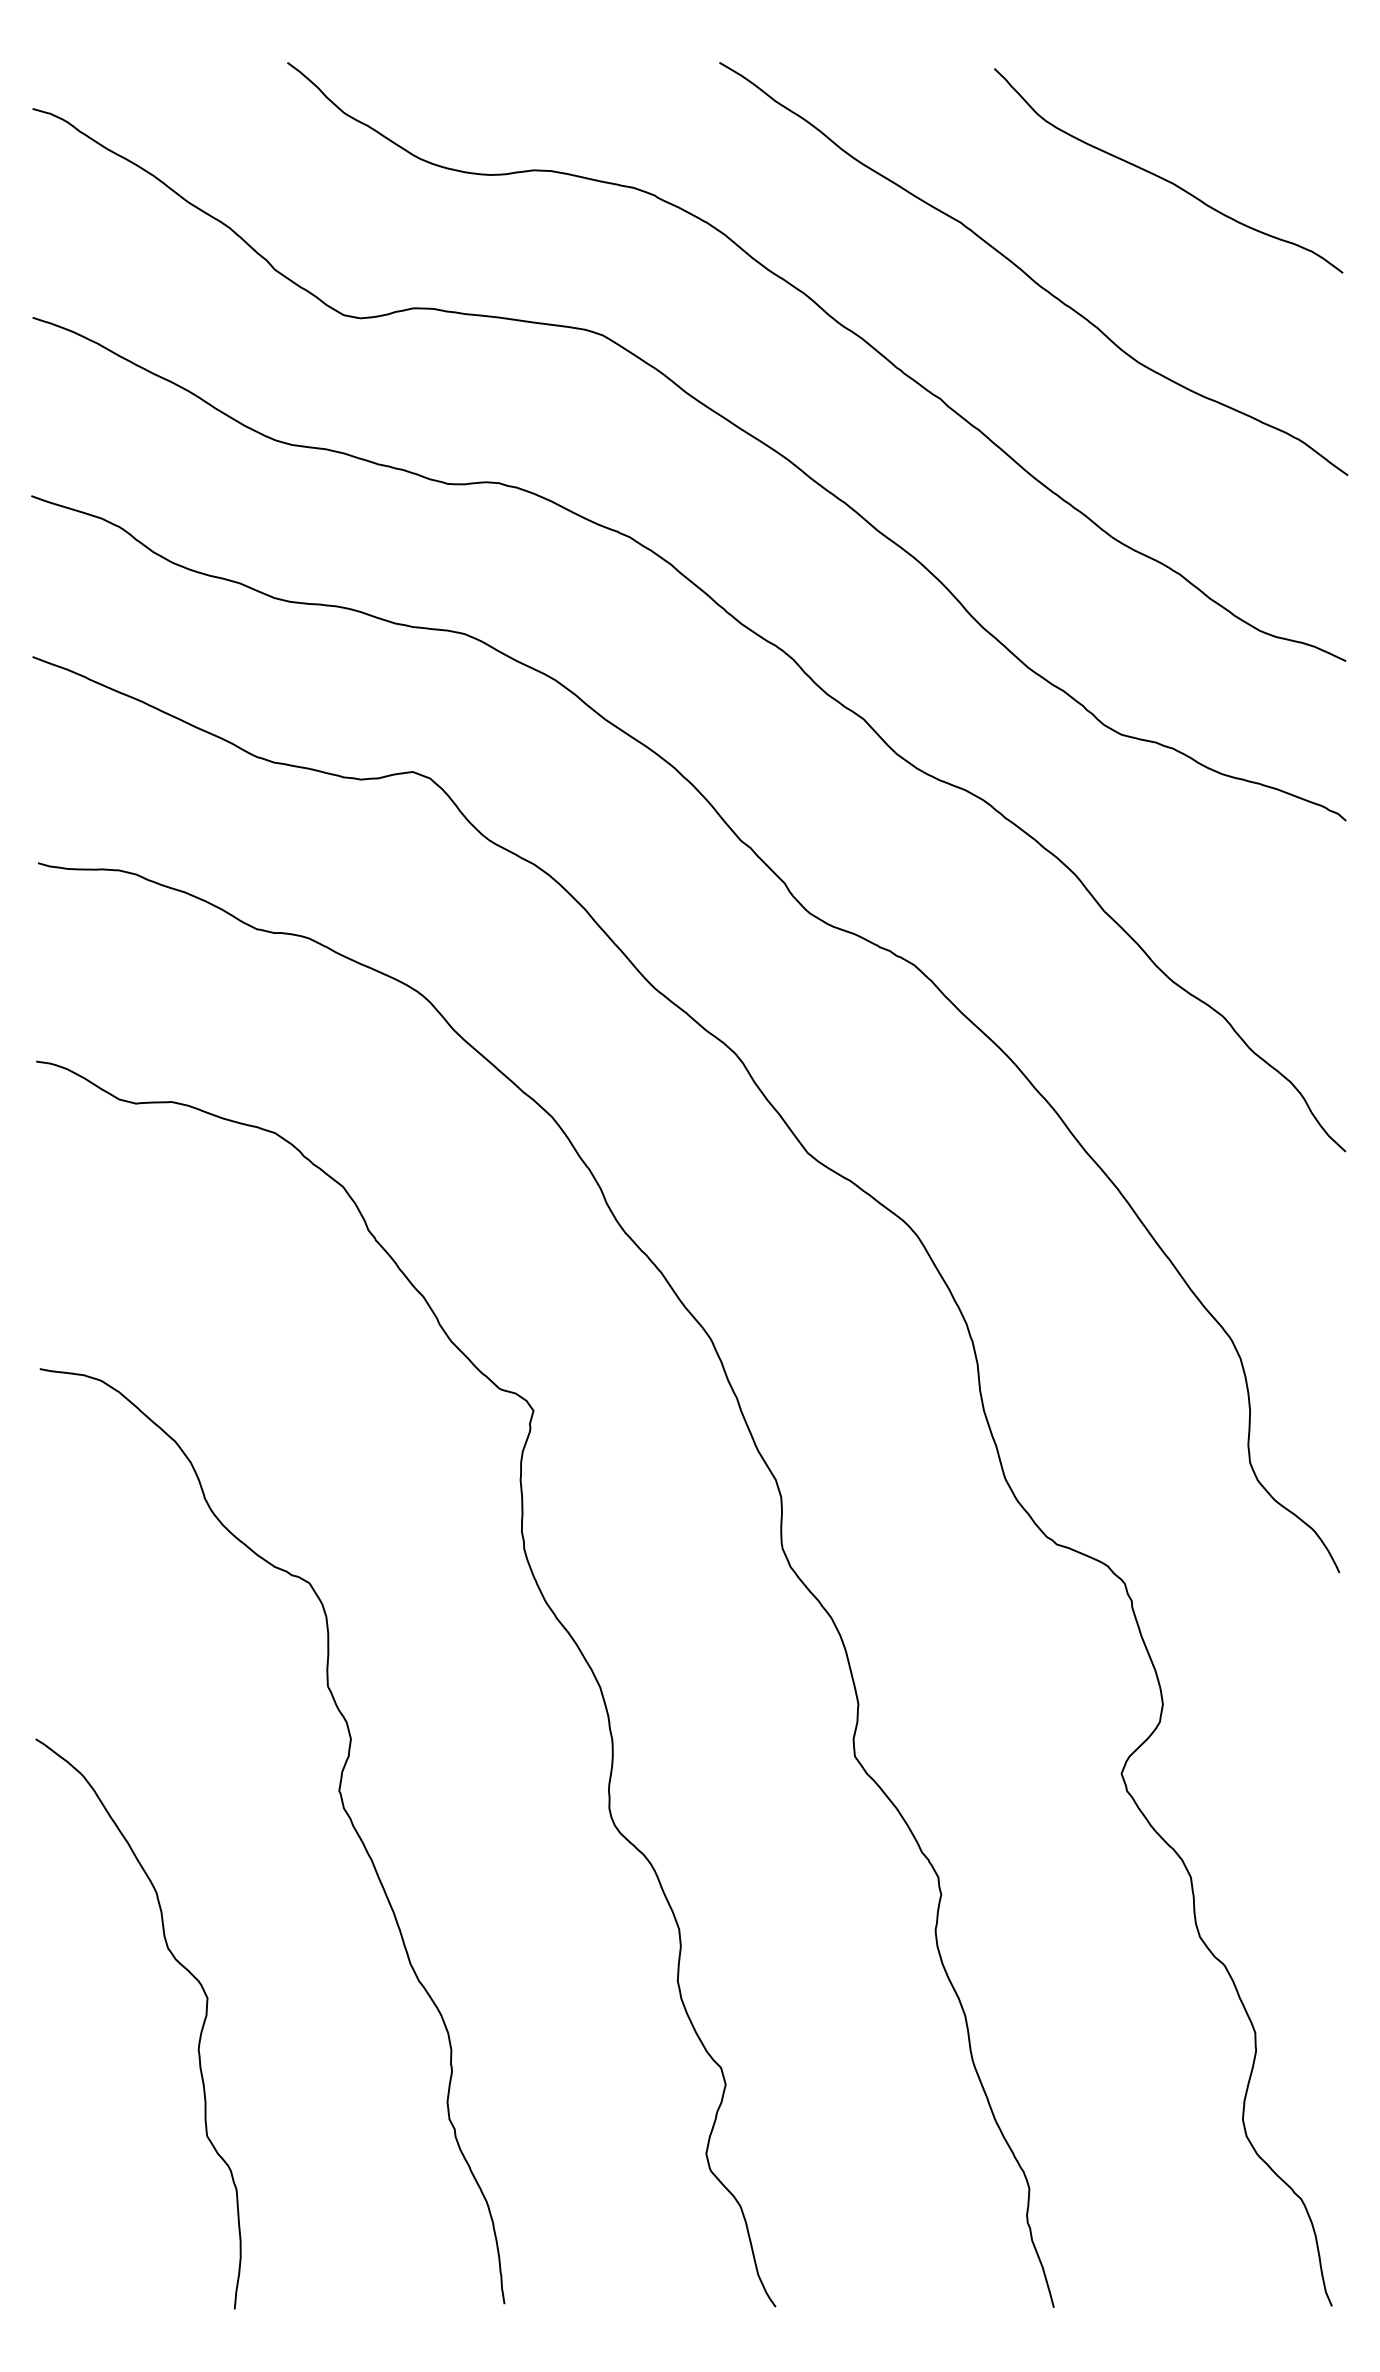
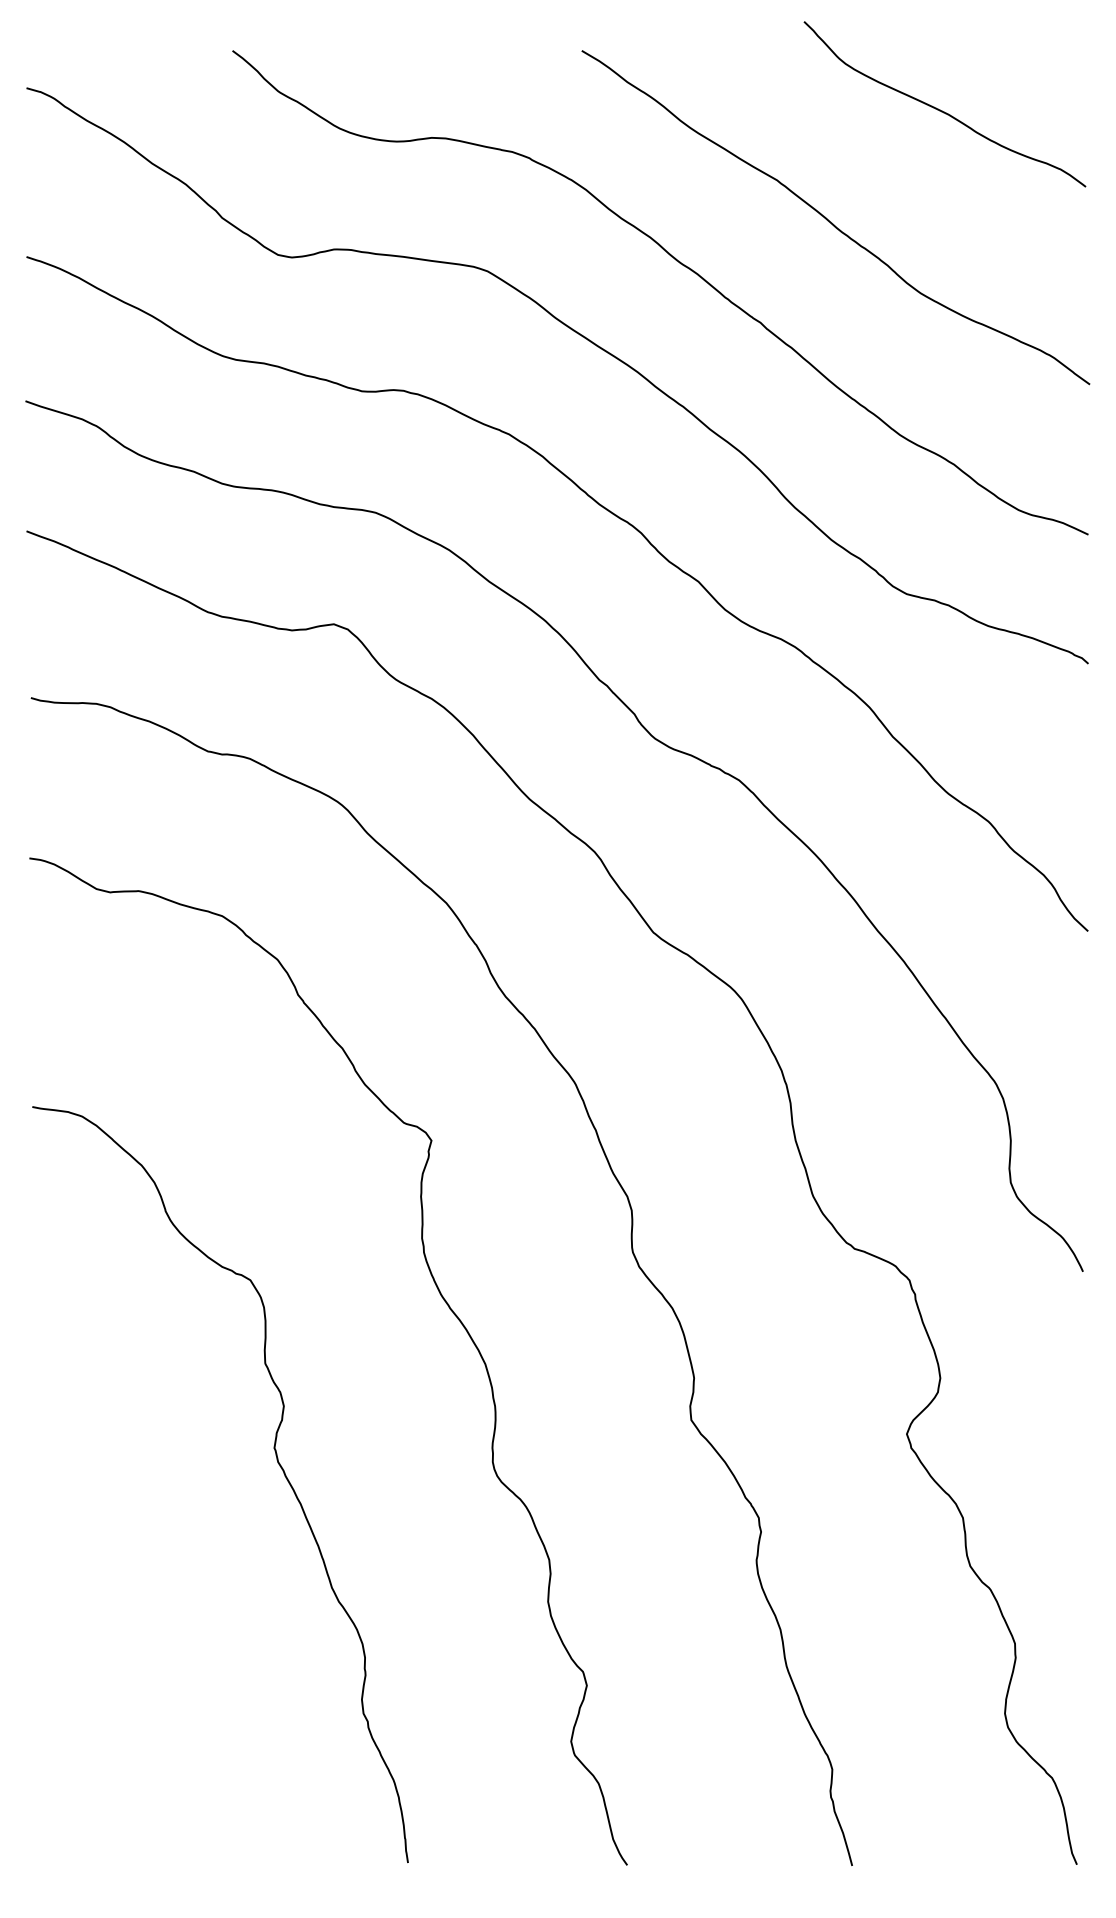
curve: (1165, 178) -> (942, 110), moved
curve: (199, 2033) -> (161, 1644), removed

